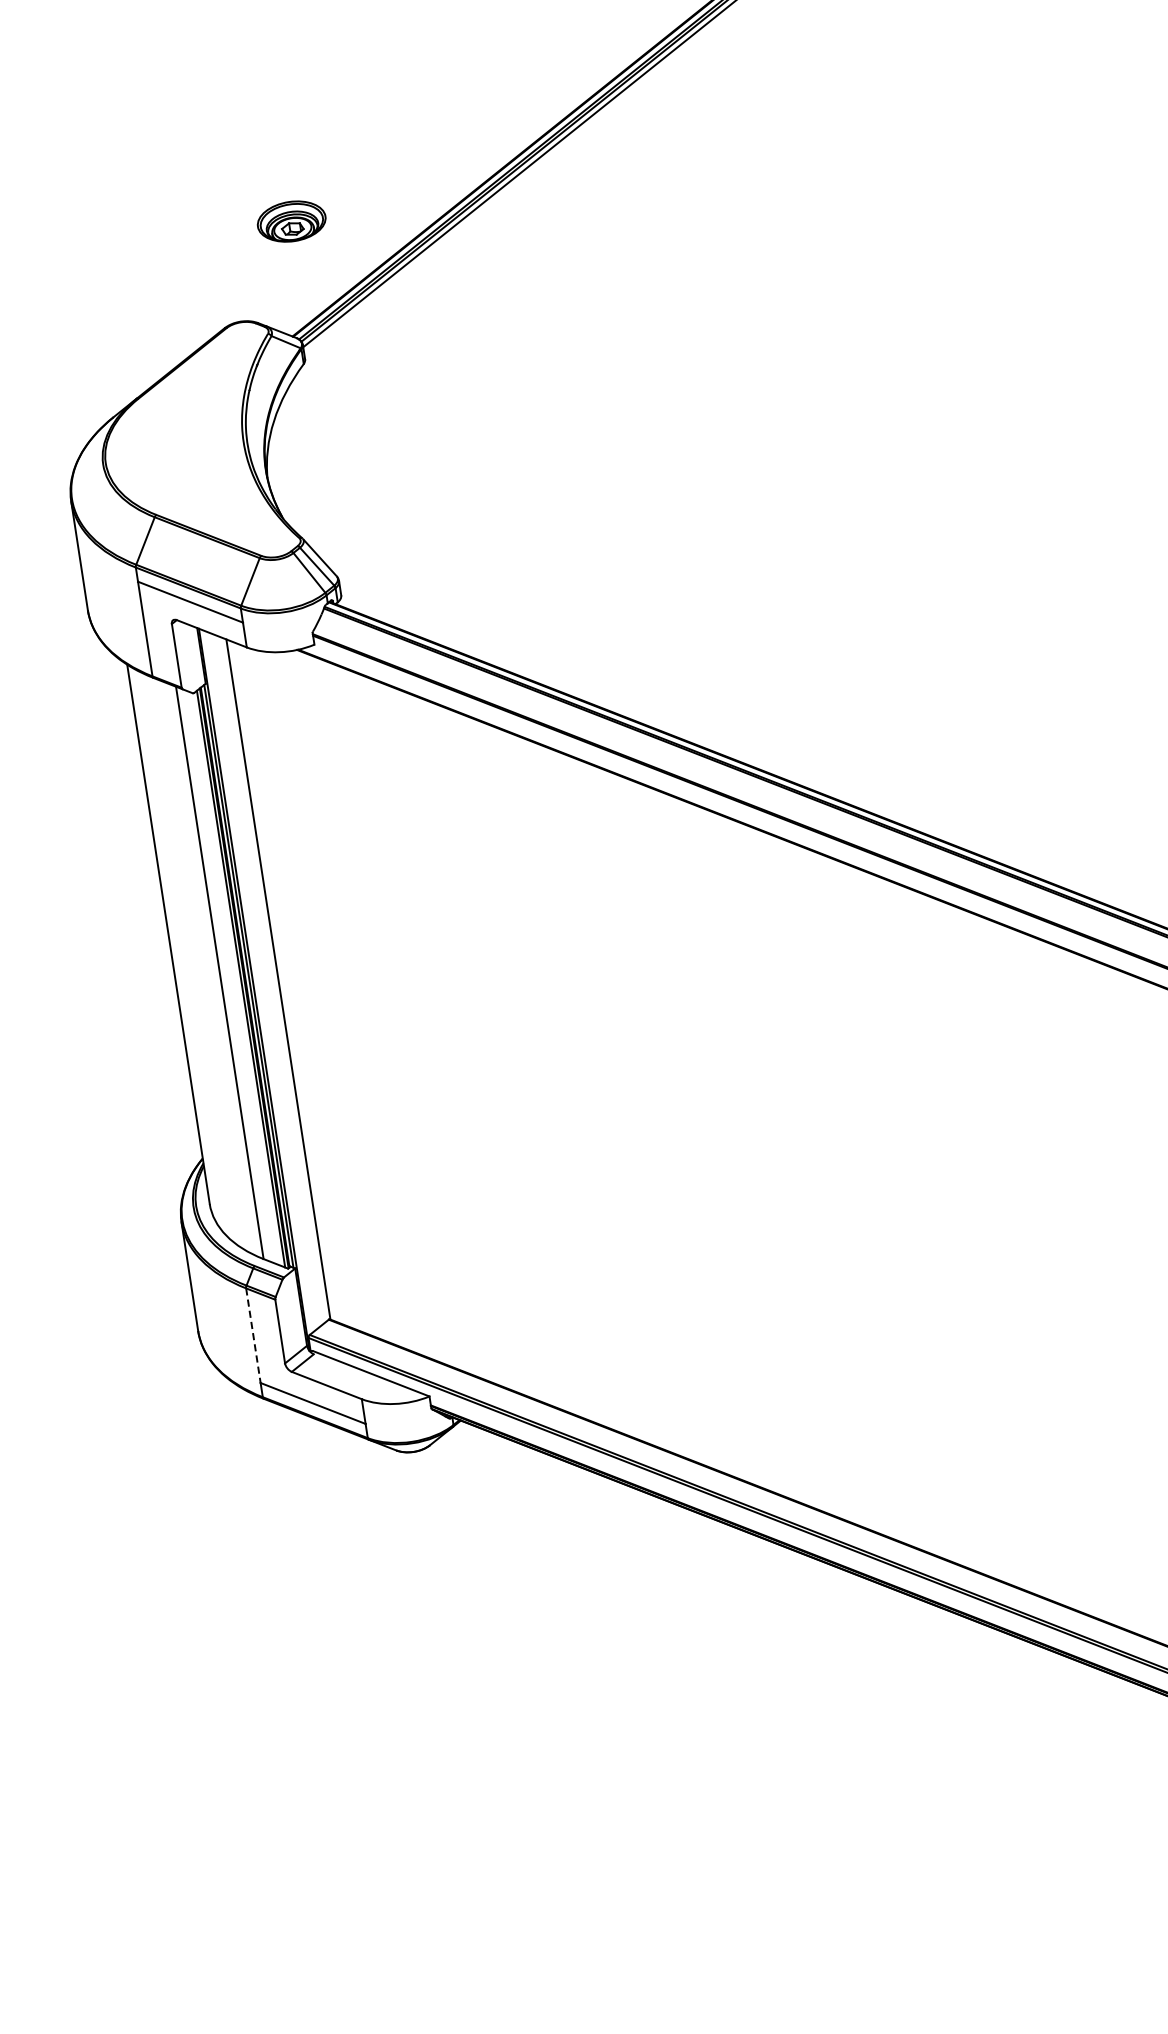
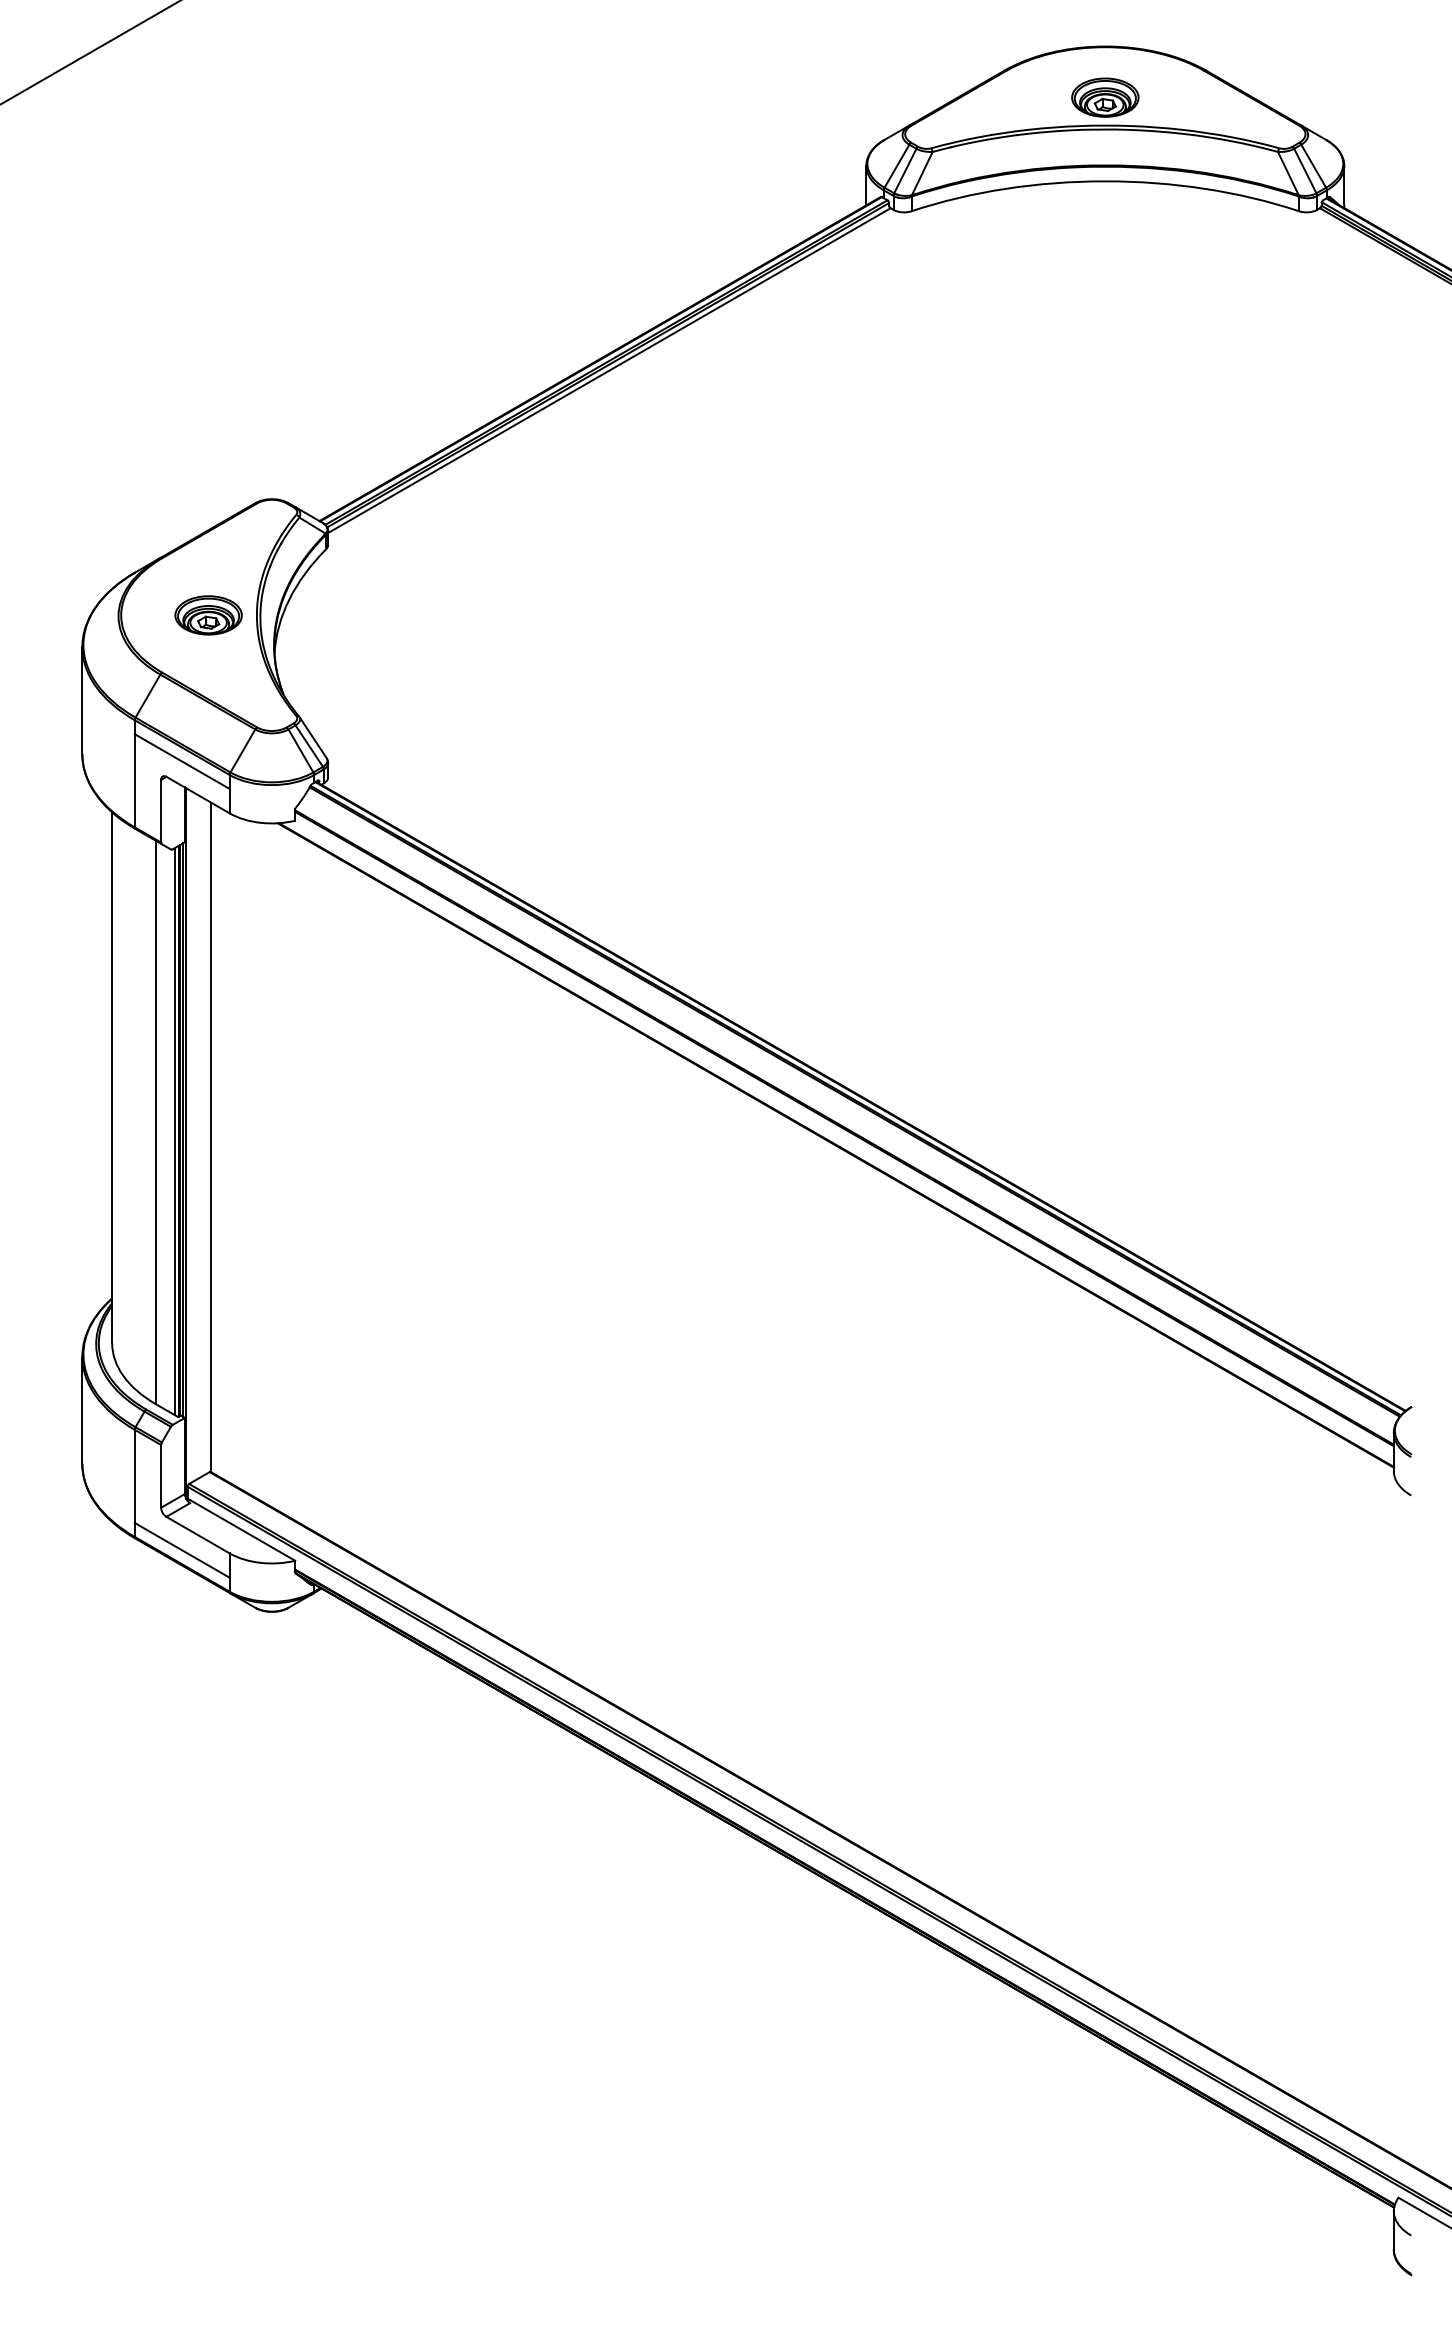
part: (291, 221) -> (208, 615), moved
line: (253, 1335) -> (134, 1476), dashed -> solid

